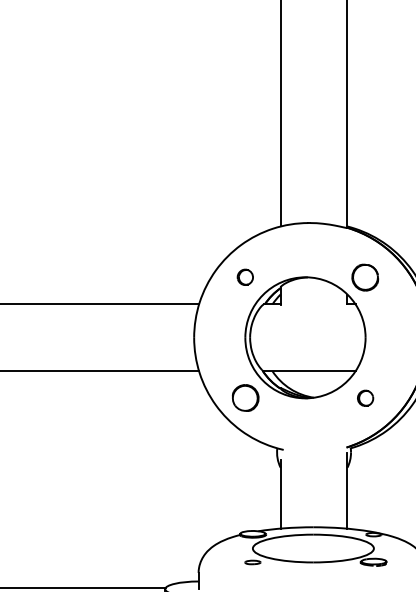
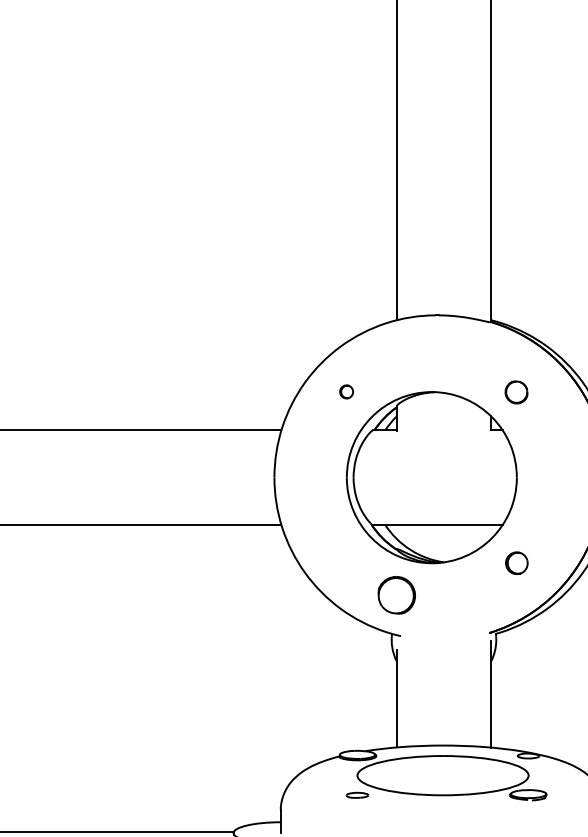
part: (244, 276) -> (345, 390), size x0.6
part: (365, 277) -> (516, 392), size x0.6
part: (245, 397) -> (396, 594), moved

